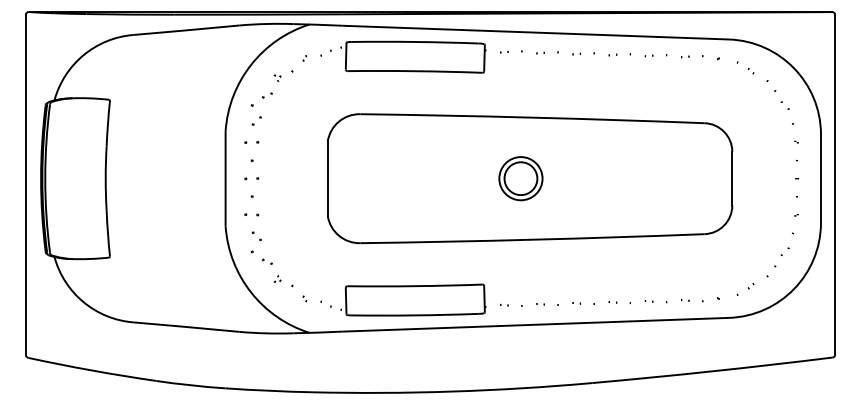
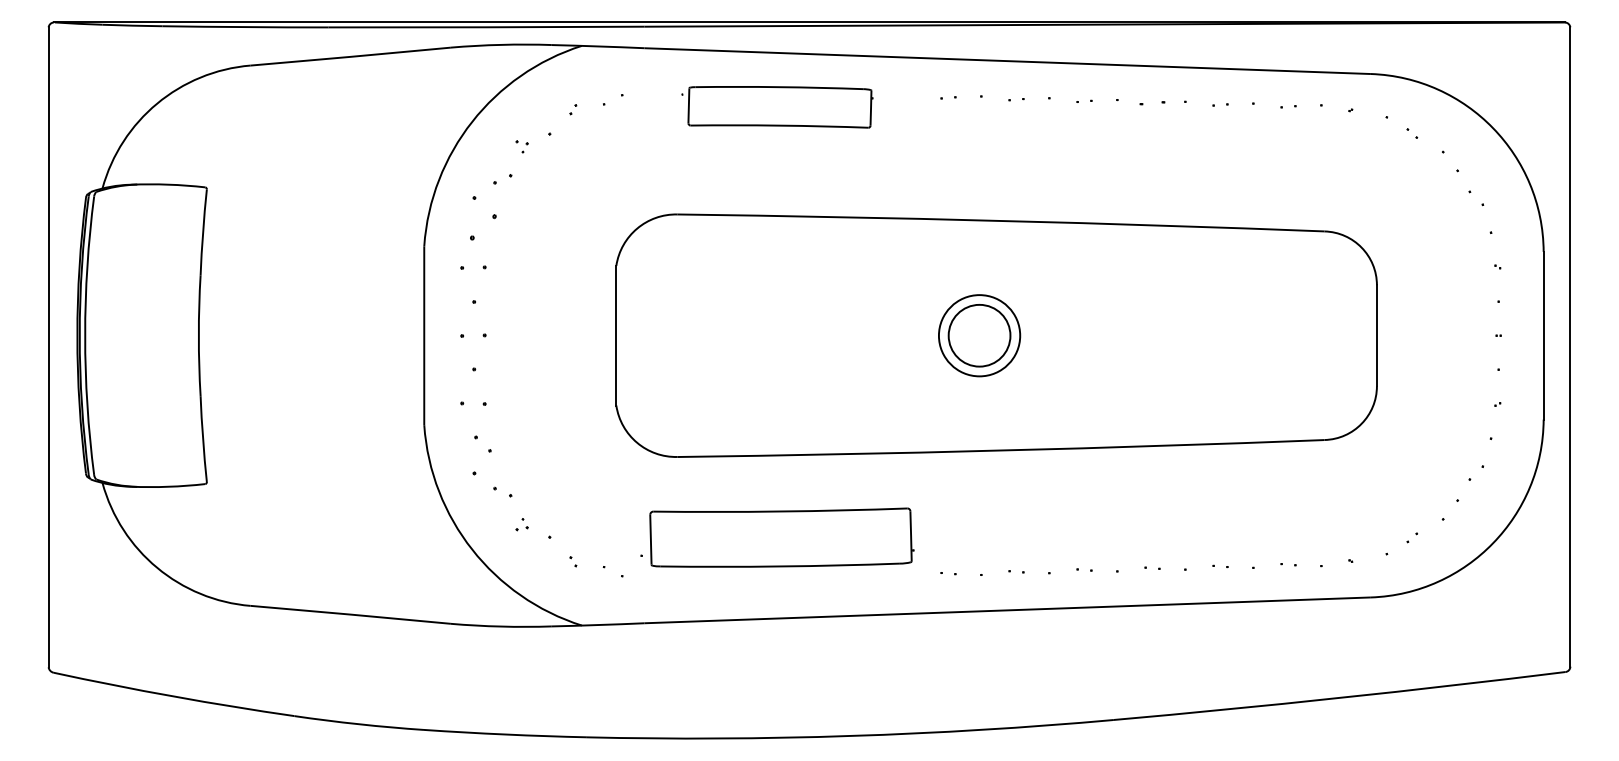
part: (612, 54) -> (1151, 102), size x1.6
part: (413, 56) -> (777, 105), size x0.7
part: (256, 120) -> (482, 226), size x1.6
part: (413, 299) -> (777, 536), moved

